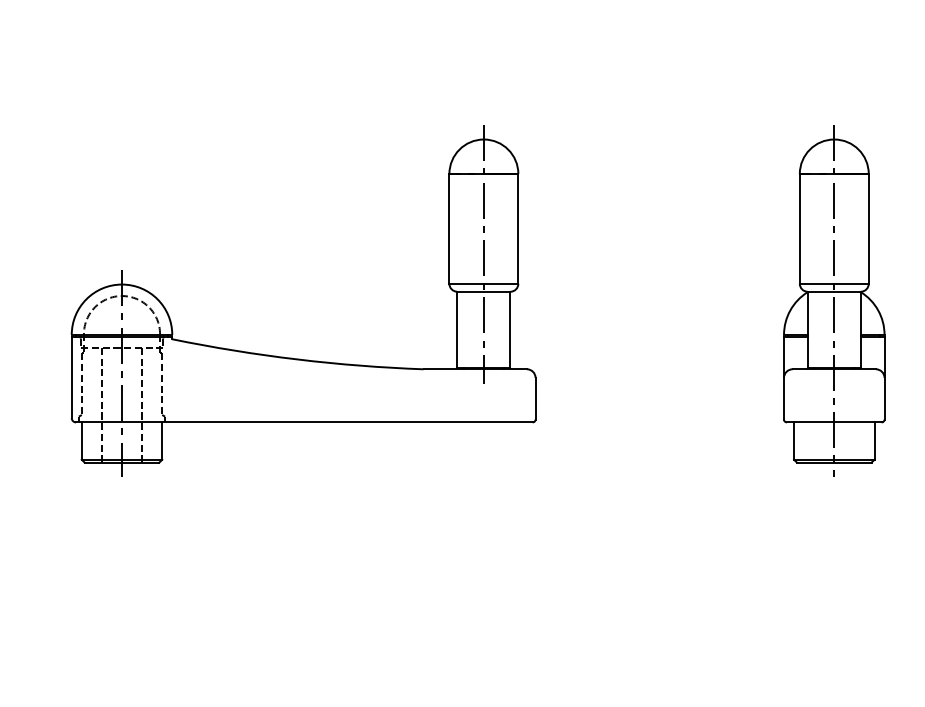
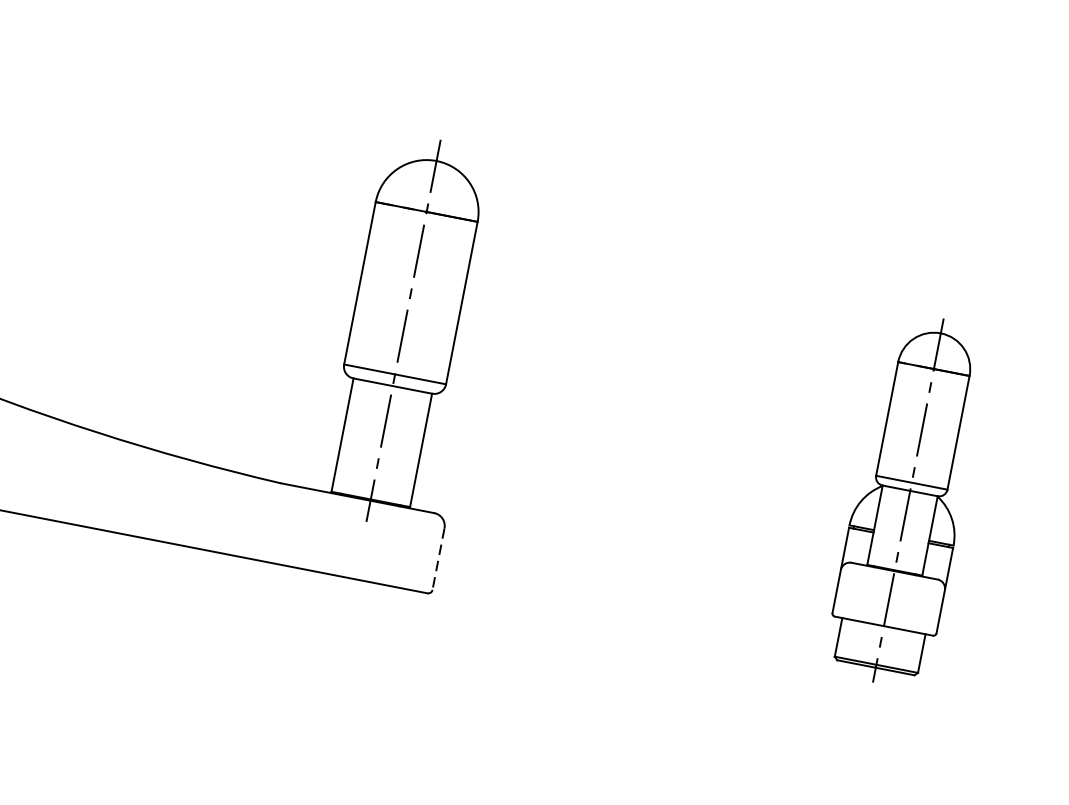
part: (834, 300) -> (908, 499), size x0.7
line: (535, 398) -> (438, 558), solid -> dashed

